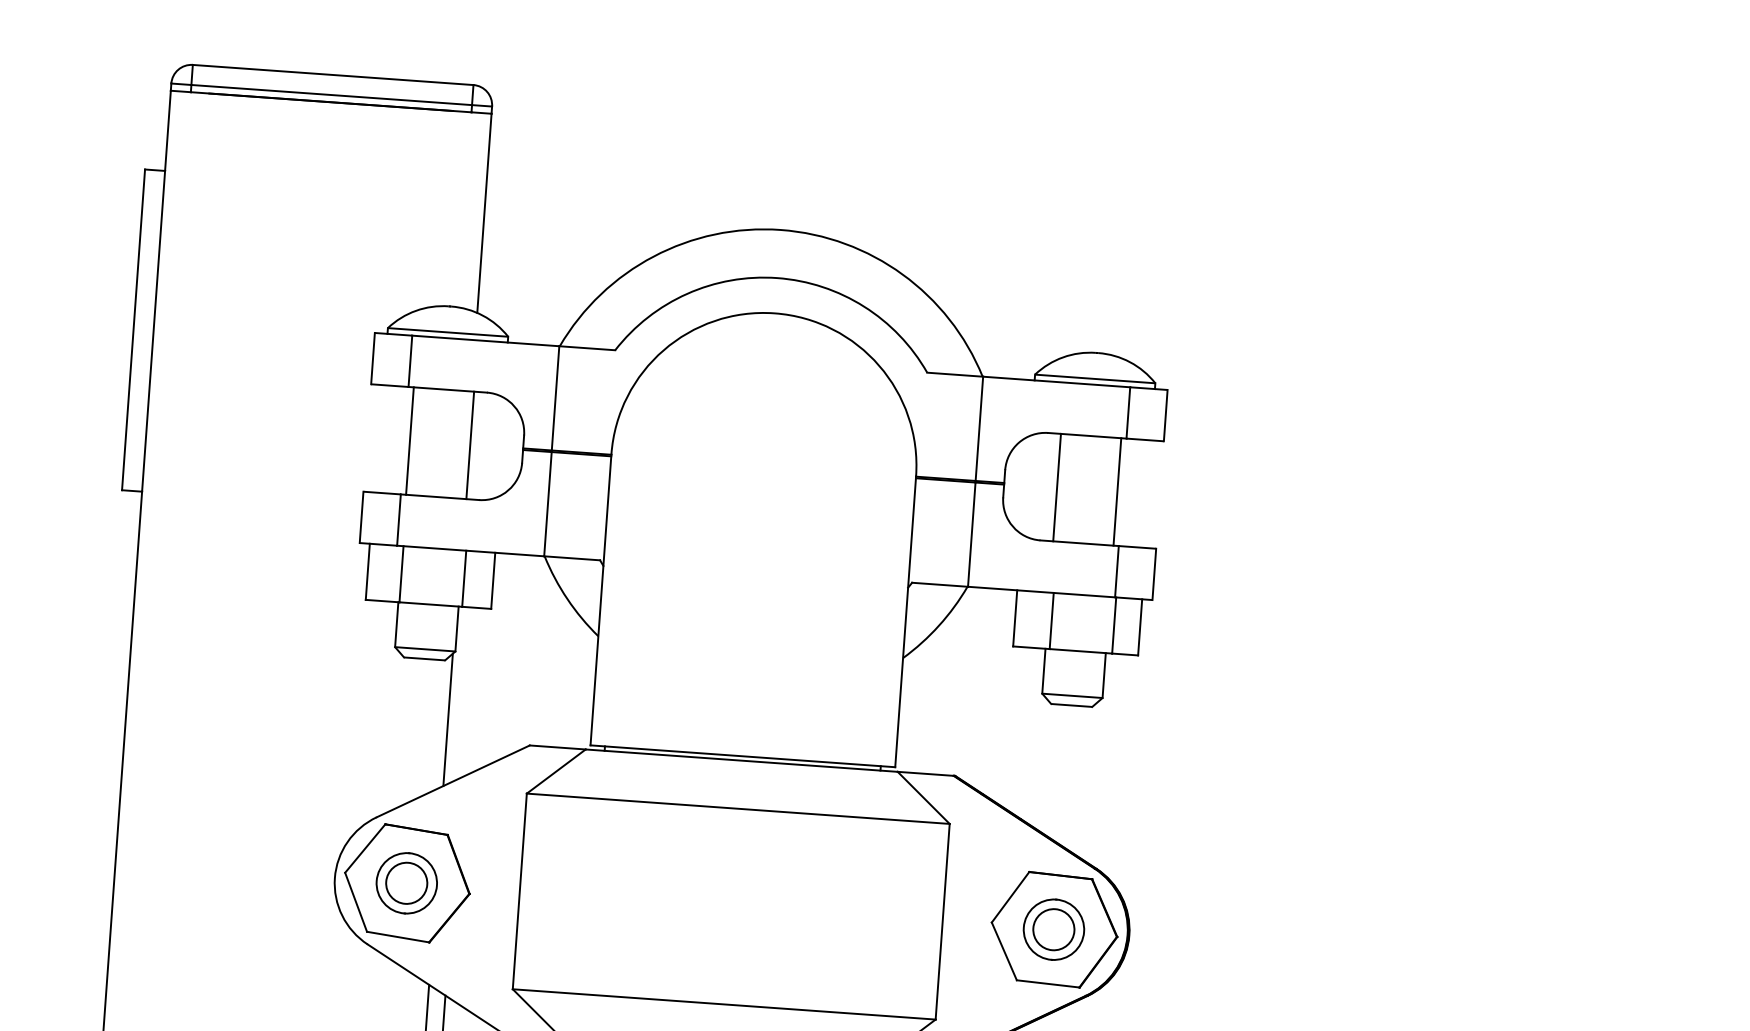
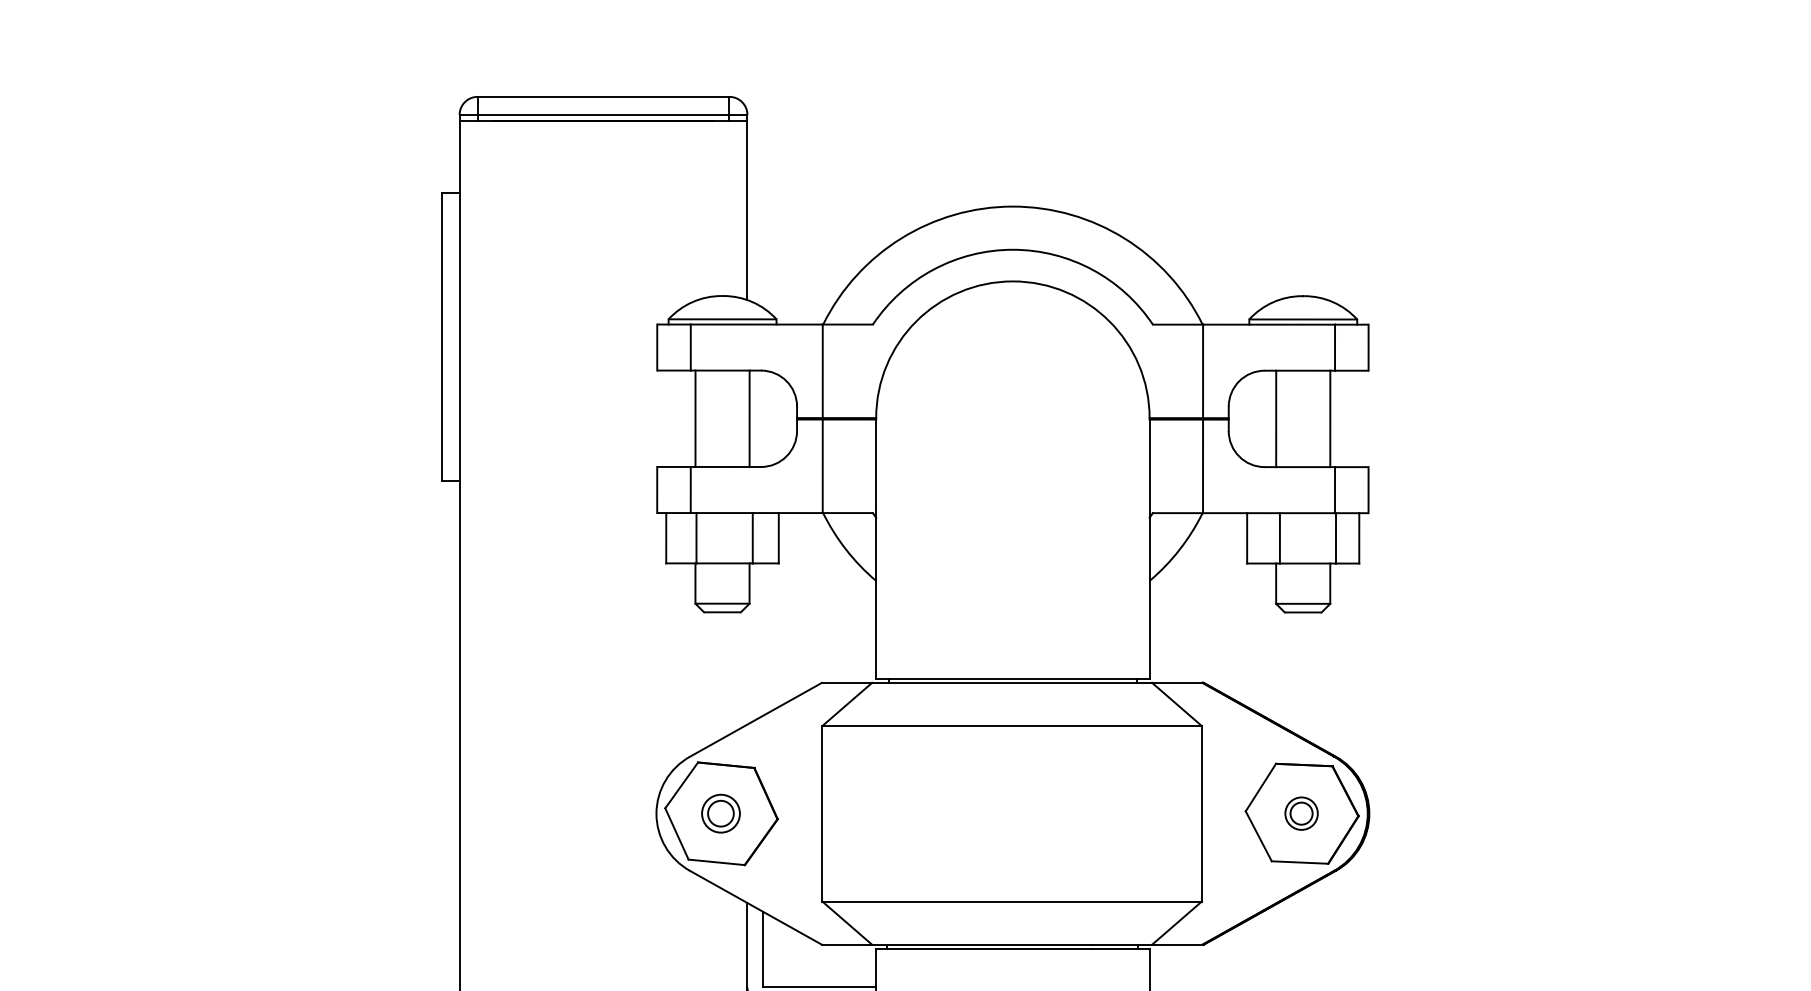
line: (448, 719) -> (747, 664), removed
part: (406, 882) -> (720, 813), size x0.7
part: (1053, 929) -> (1301, 813), size x0.6

